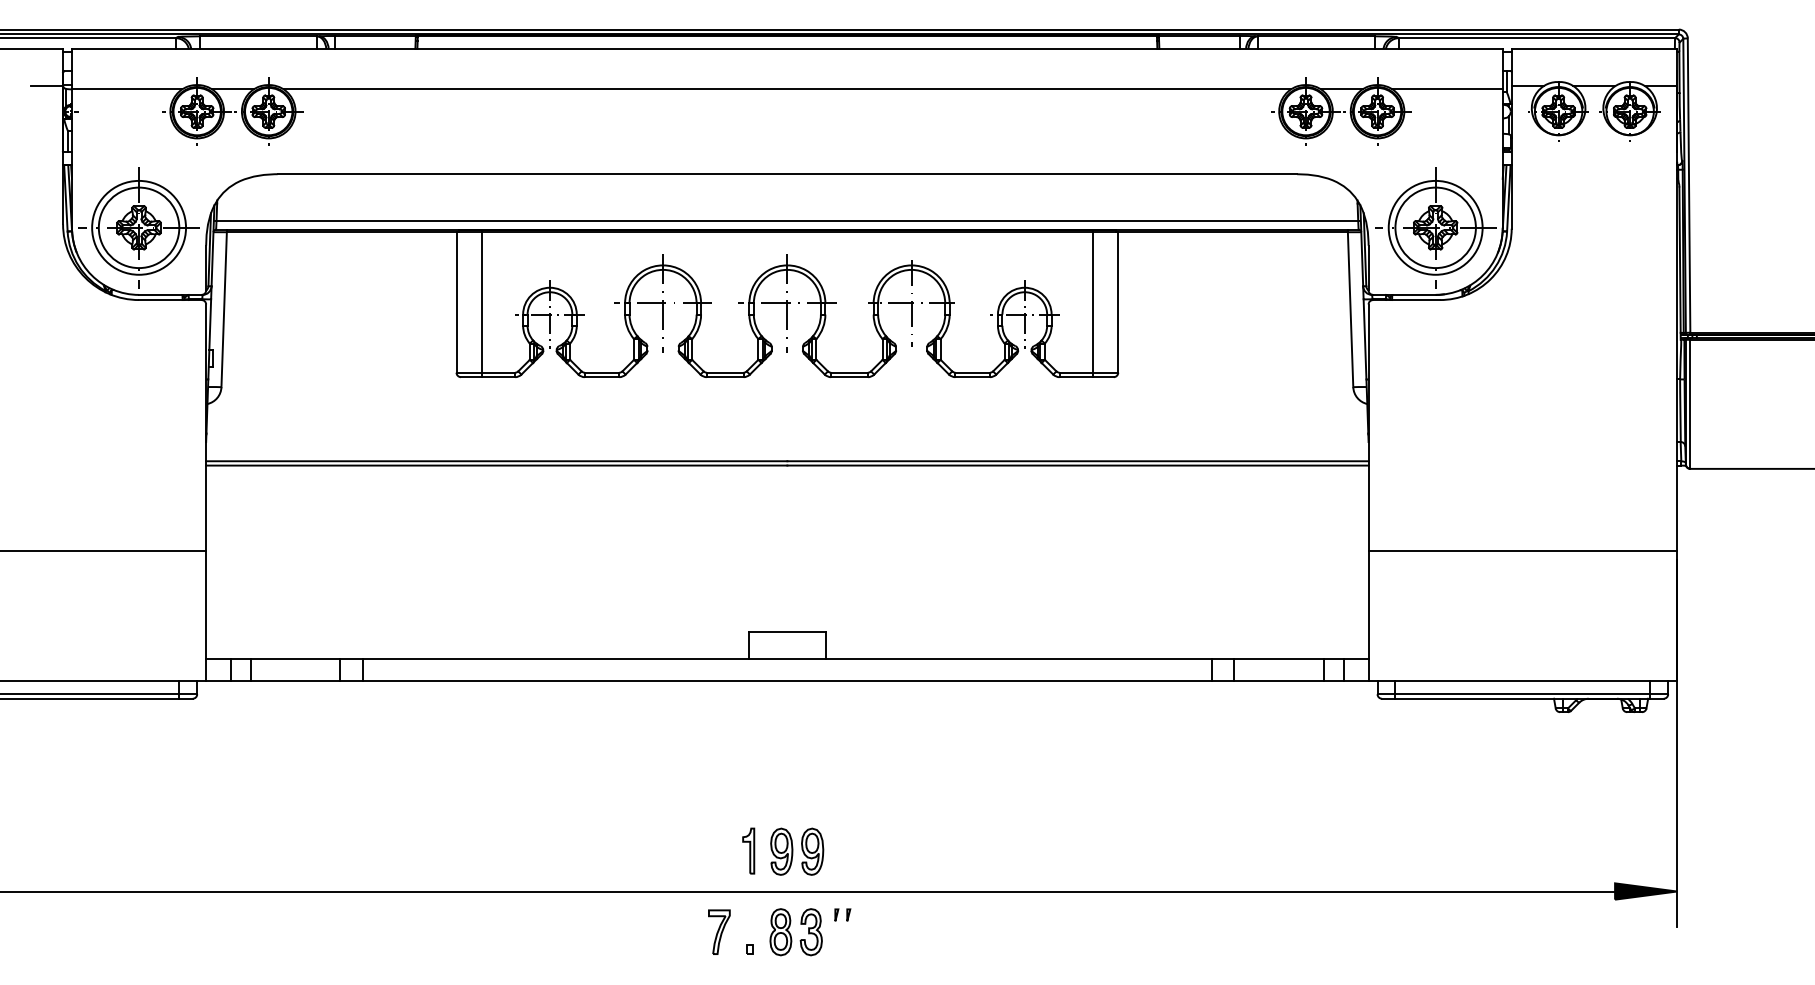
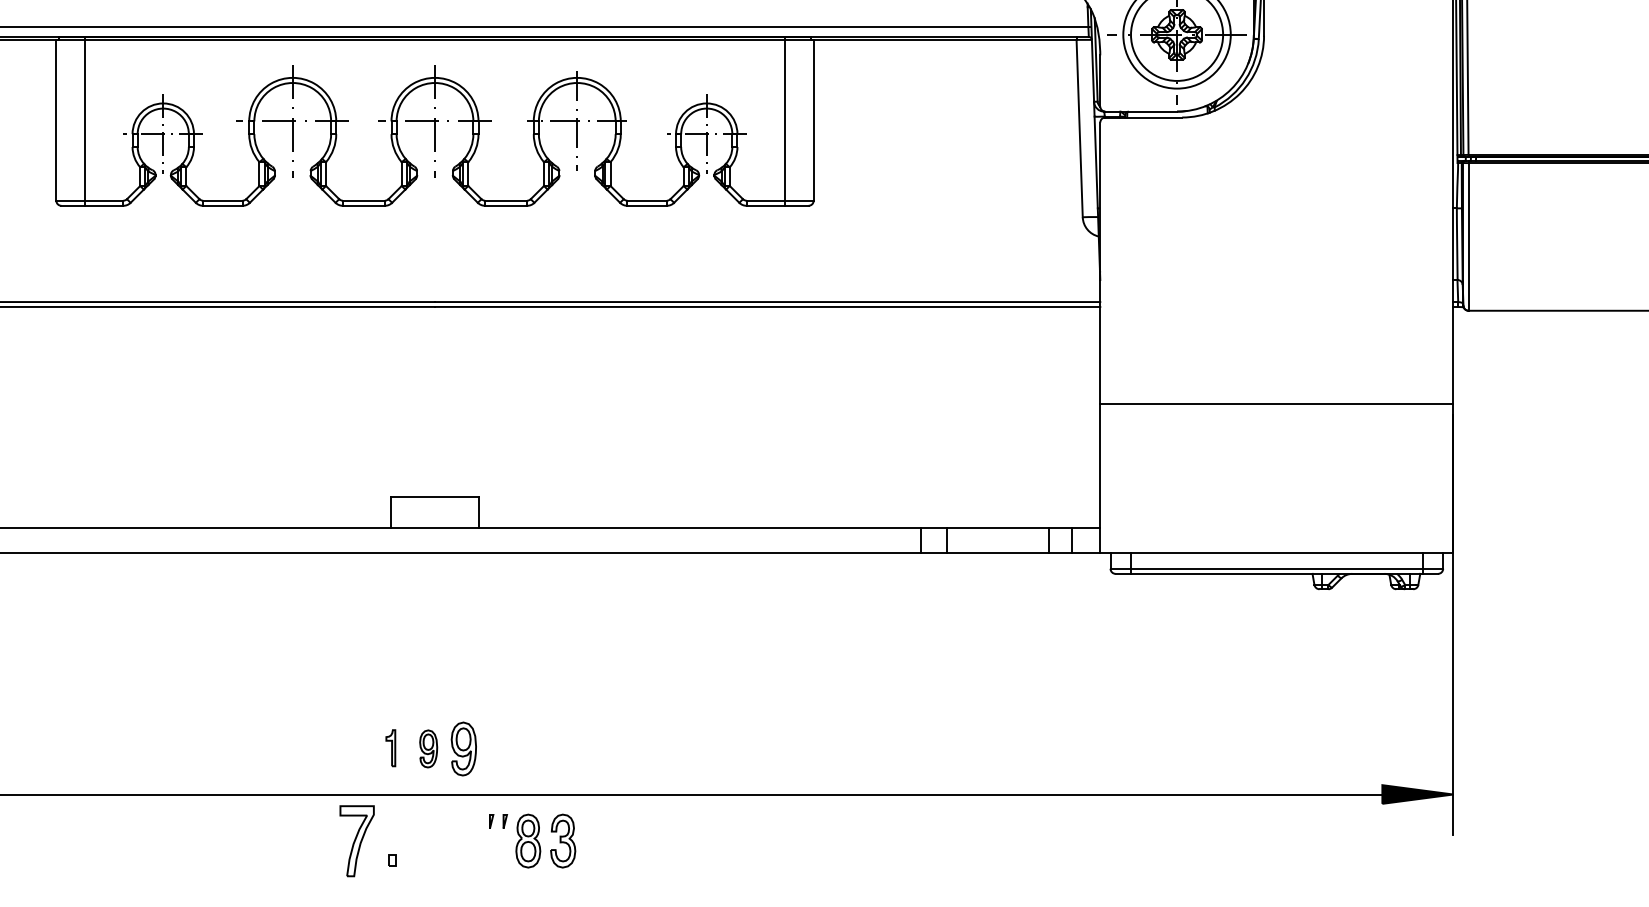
part: (748, 850) -> (390, 747), size x0.7
part: (781, 851) -> (428, 748), size x0.7
part: (719, 931) -> (357, 840), size x1.4
part: (795, 932) -> (545, 841), moved

